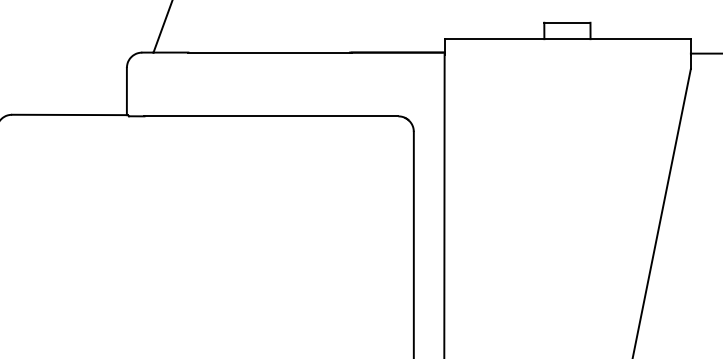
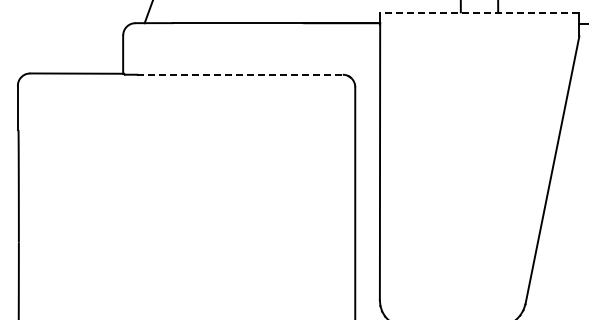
line: (567, 39) -> (479, 12), solid -> dashed
line: (271, 116) -> (240, 74), solid -> dashed

